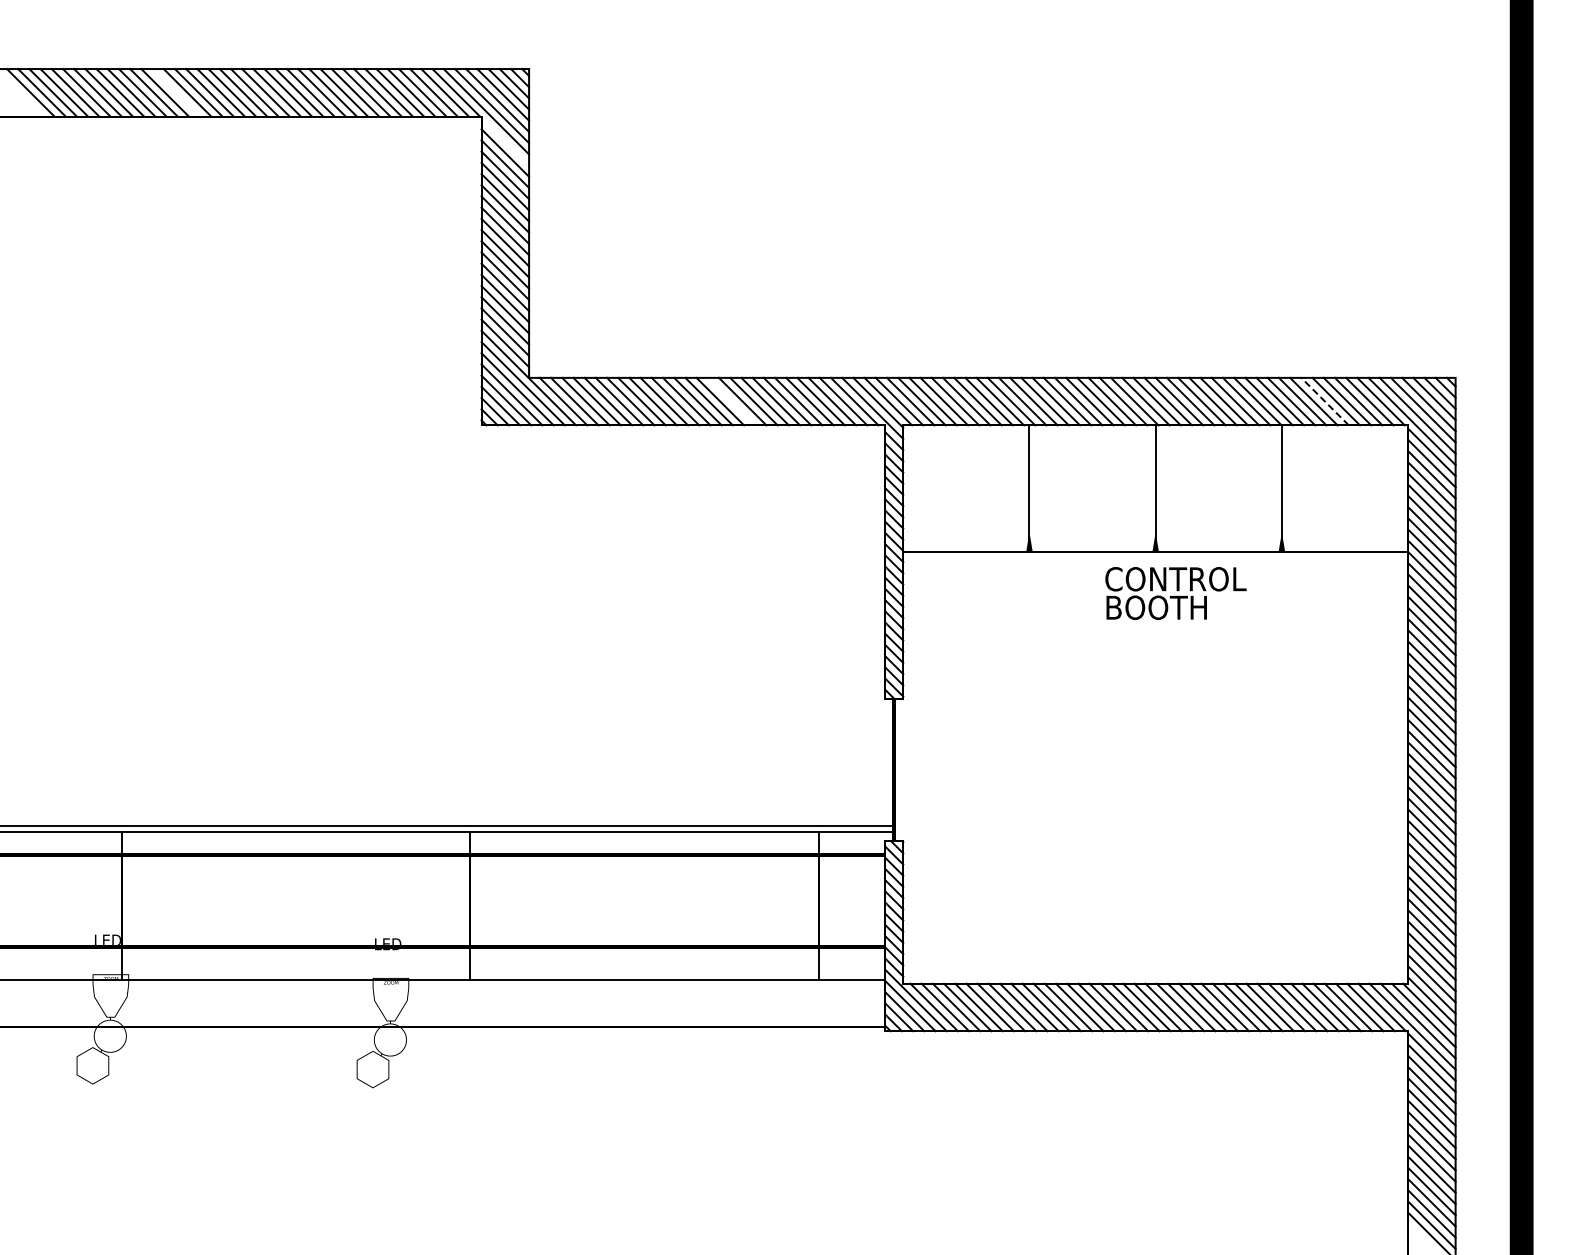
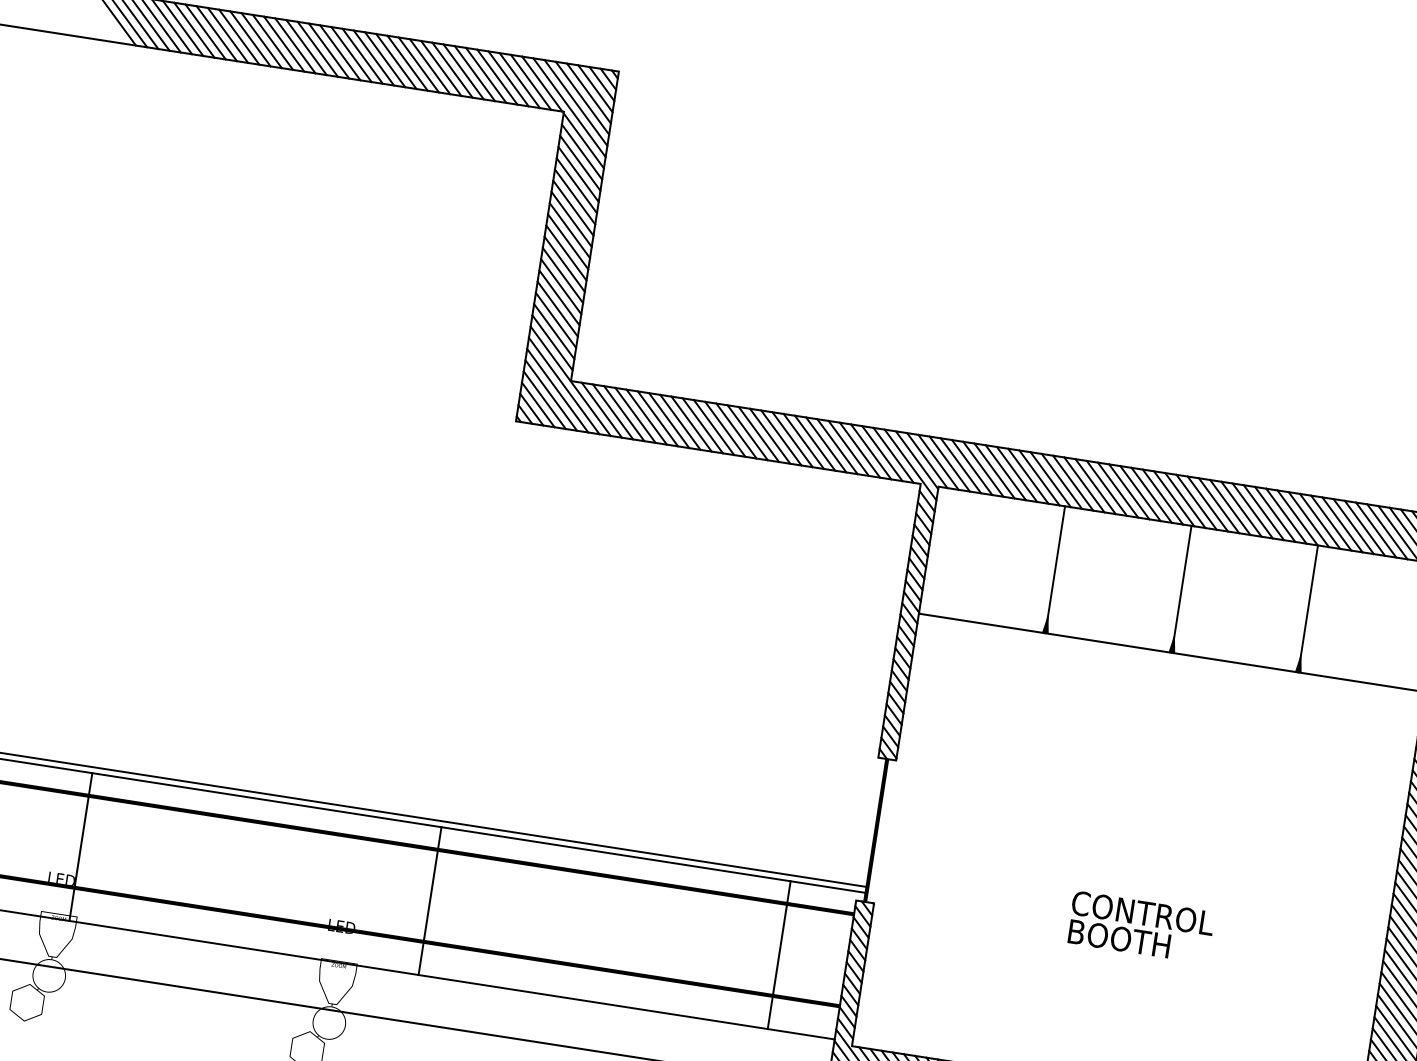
line: (176, 92) -> (261, 40), added
line: (505, 141) -> (584, 140), added
line: (731, 401) -> (770, 436), added
line: (1325, 401) -> (1365, 528), dashed -> solid
text: (1175, 593) -> (1140, 927), moved

